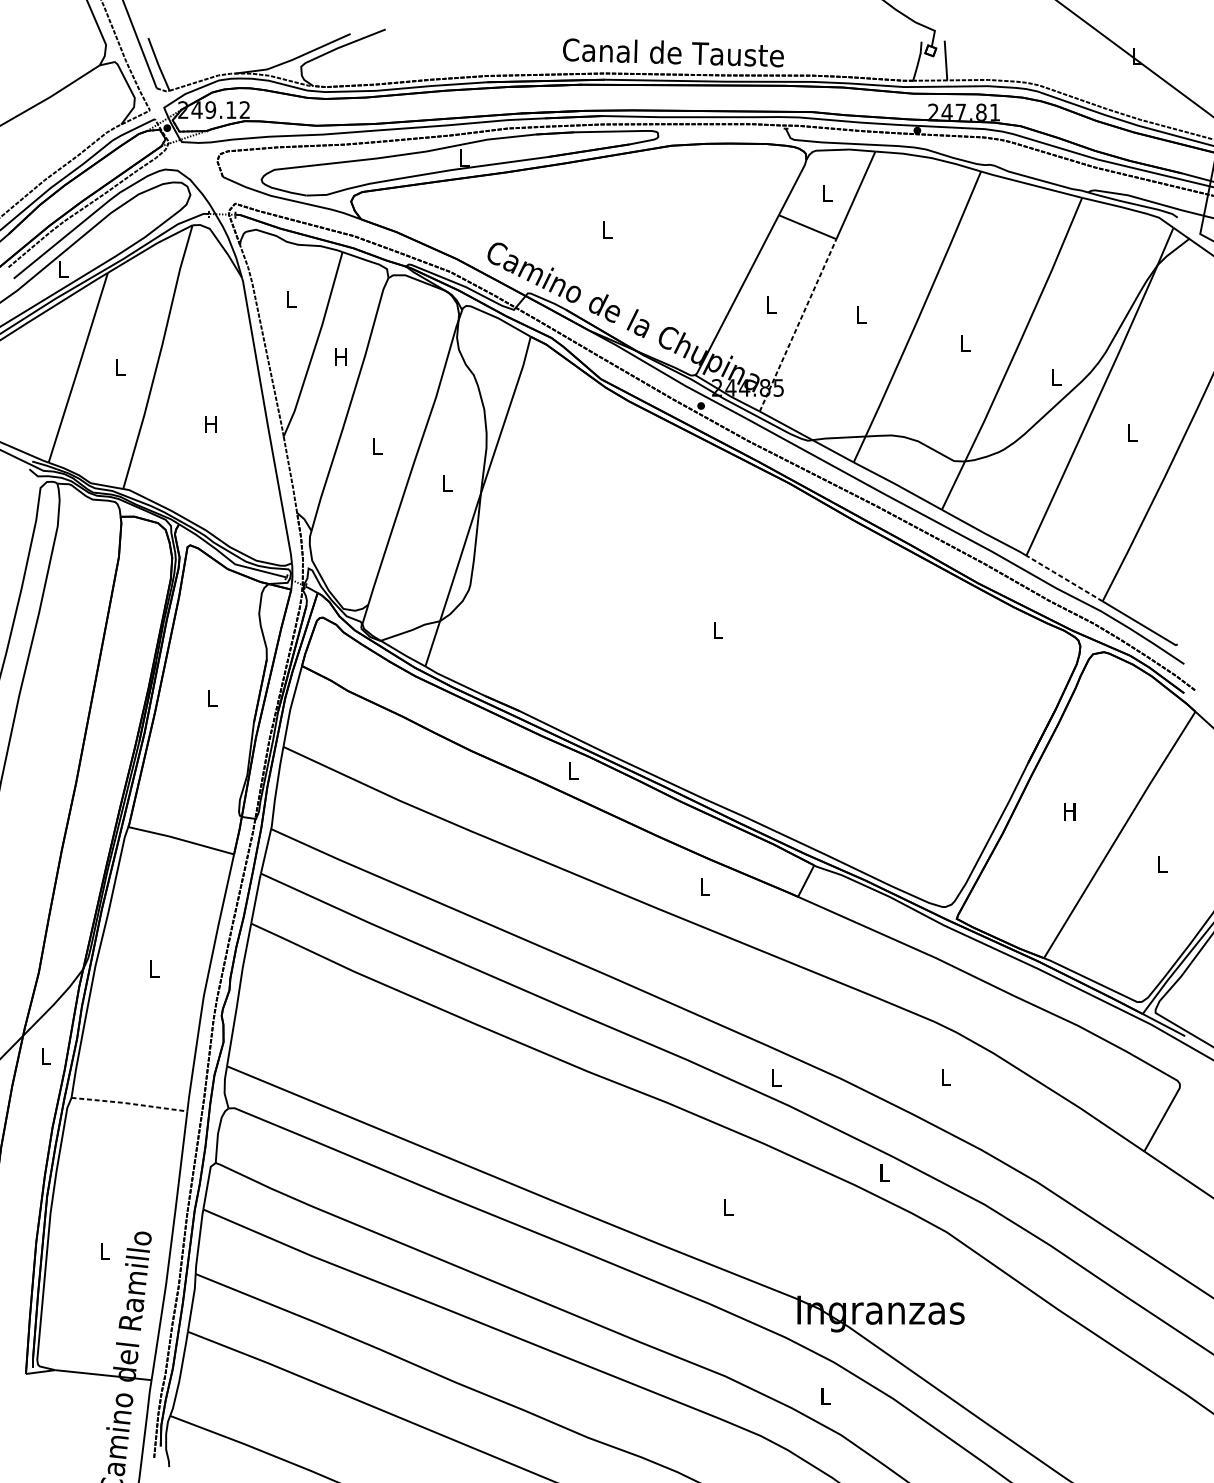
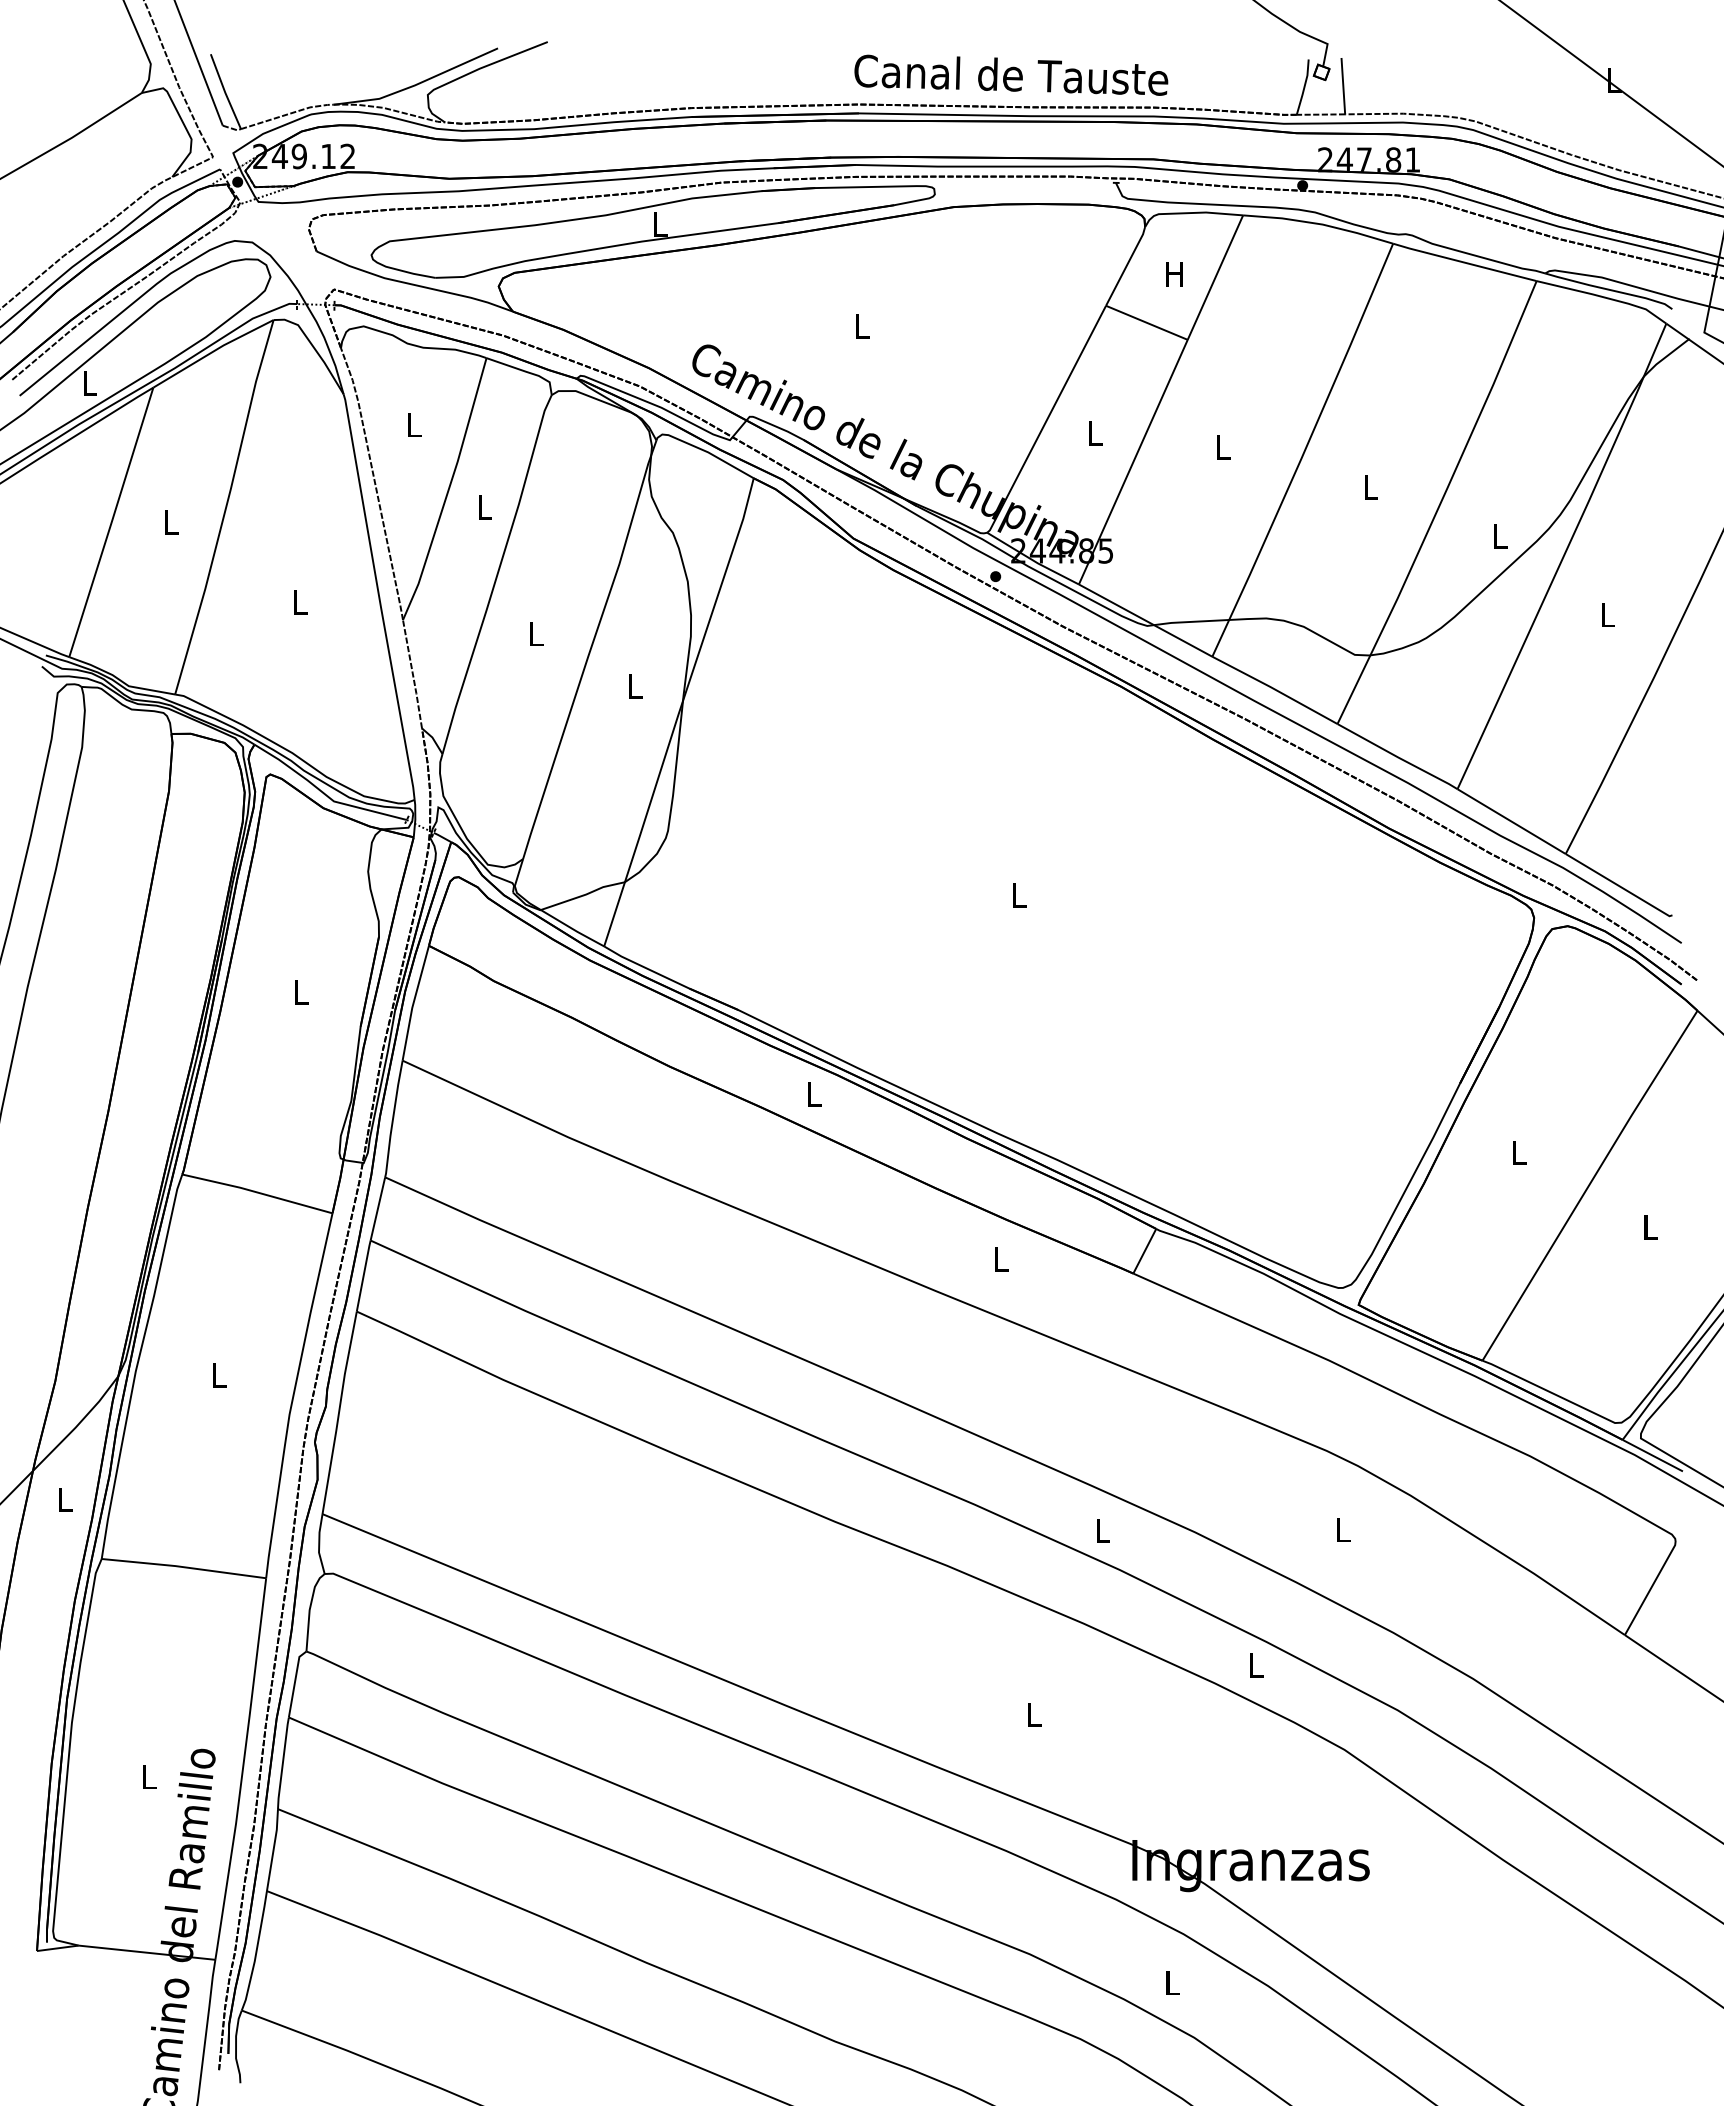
text: (673, 52) -> (1011, 74), moved
text: (827, 193) -> (1174, 274), L -> H
line: (798, 325) -> (1133, 462), dashed -> solid
text: (341, 357) -> (484, 507), H -> L
text: (210, 424) -> (299, 602), H -> L
line: (1064, 578) -> (1511, 821), dashed -> solid
text: (1069, 811) -> (1518, 1152), H -> L
line: (129, 1103) -> (183, 1567), dashed -> solid

